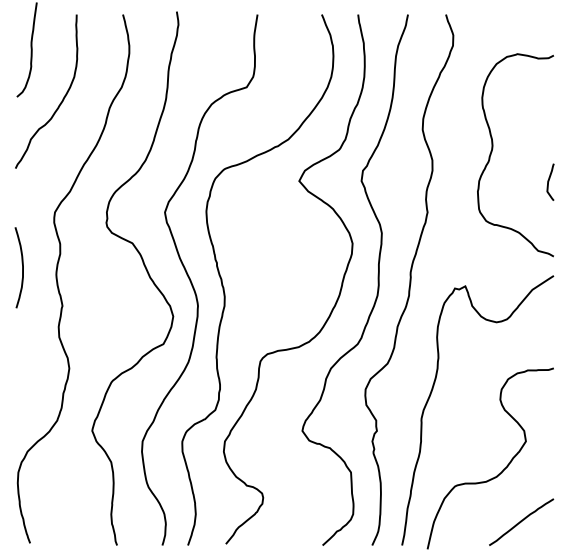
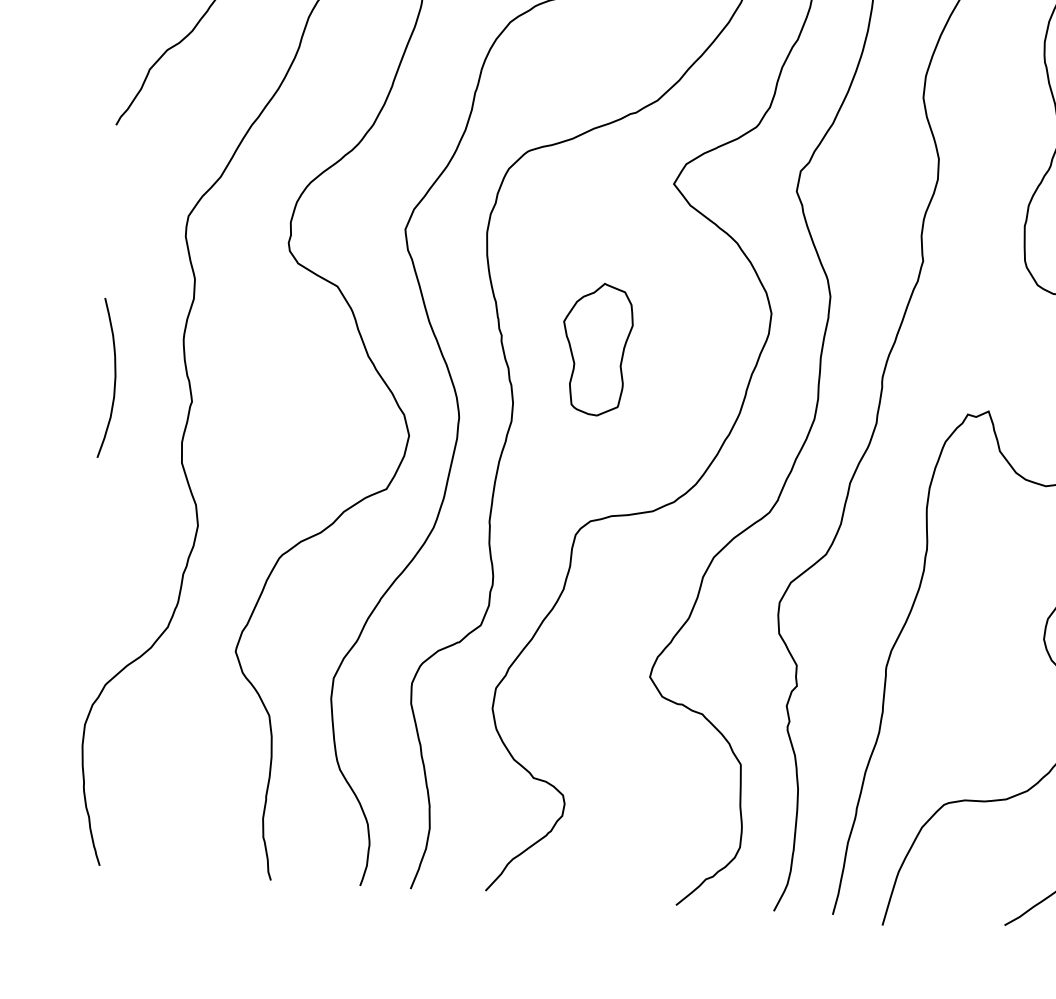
part: (265, 266) -> (597, 348), added
curve: (22, 267) -> (114, 378), moved

